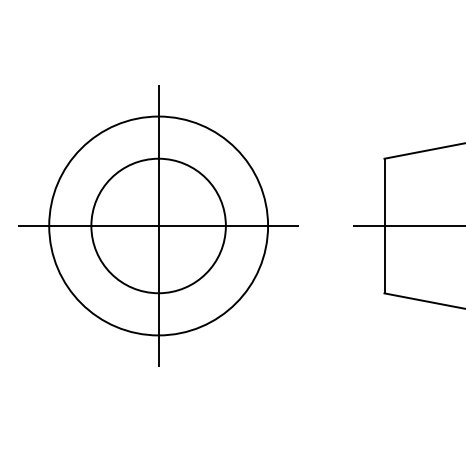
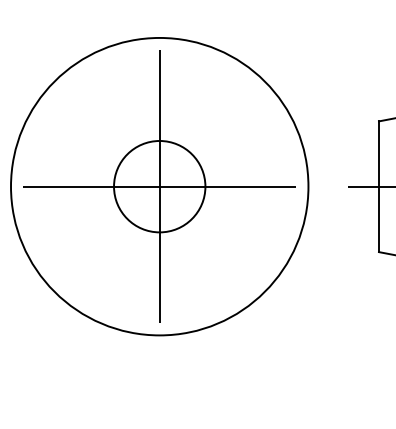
circle: (158, 225) -> (159, 186), size x0.7
circle: (158, 225) -> (159, 186), size x1.4

